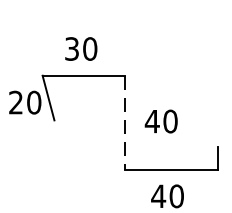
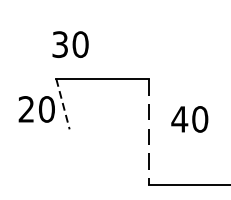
text: (81, 48) -> (70, 44), moved
line: (48, 98) -> (62, 104), solid -> dashed
text: (160, 121) -> (188, 119), moved

